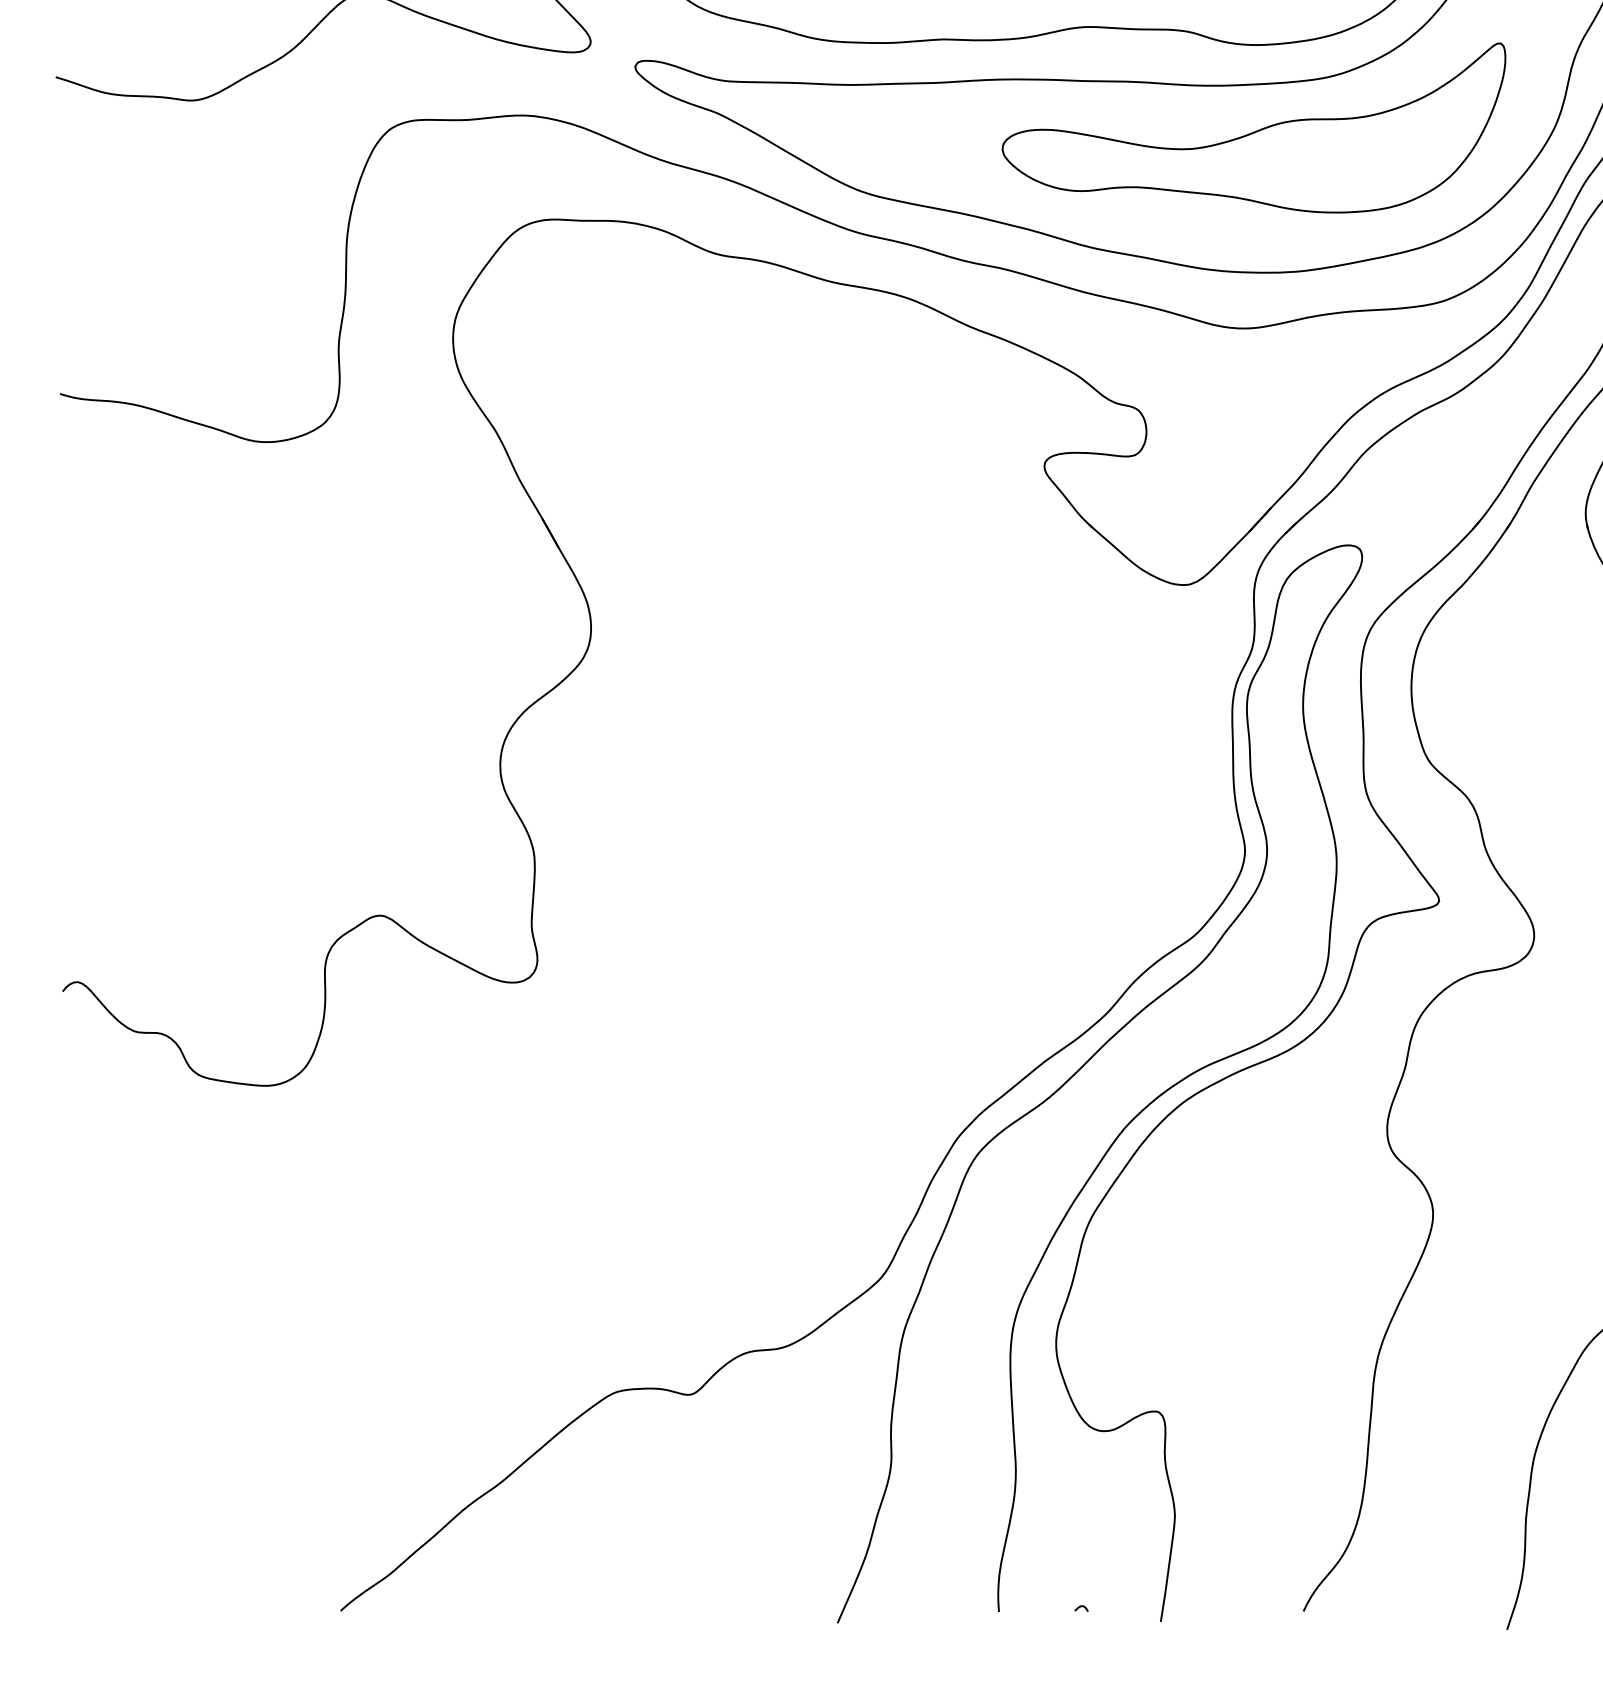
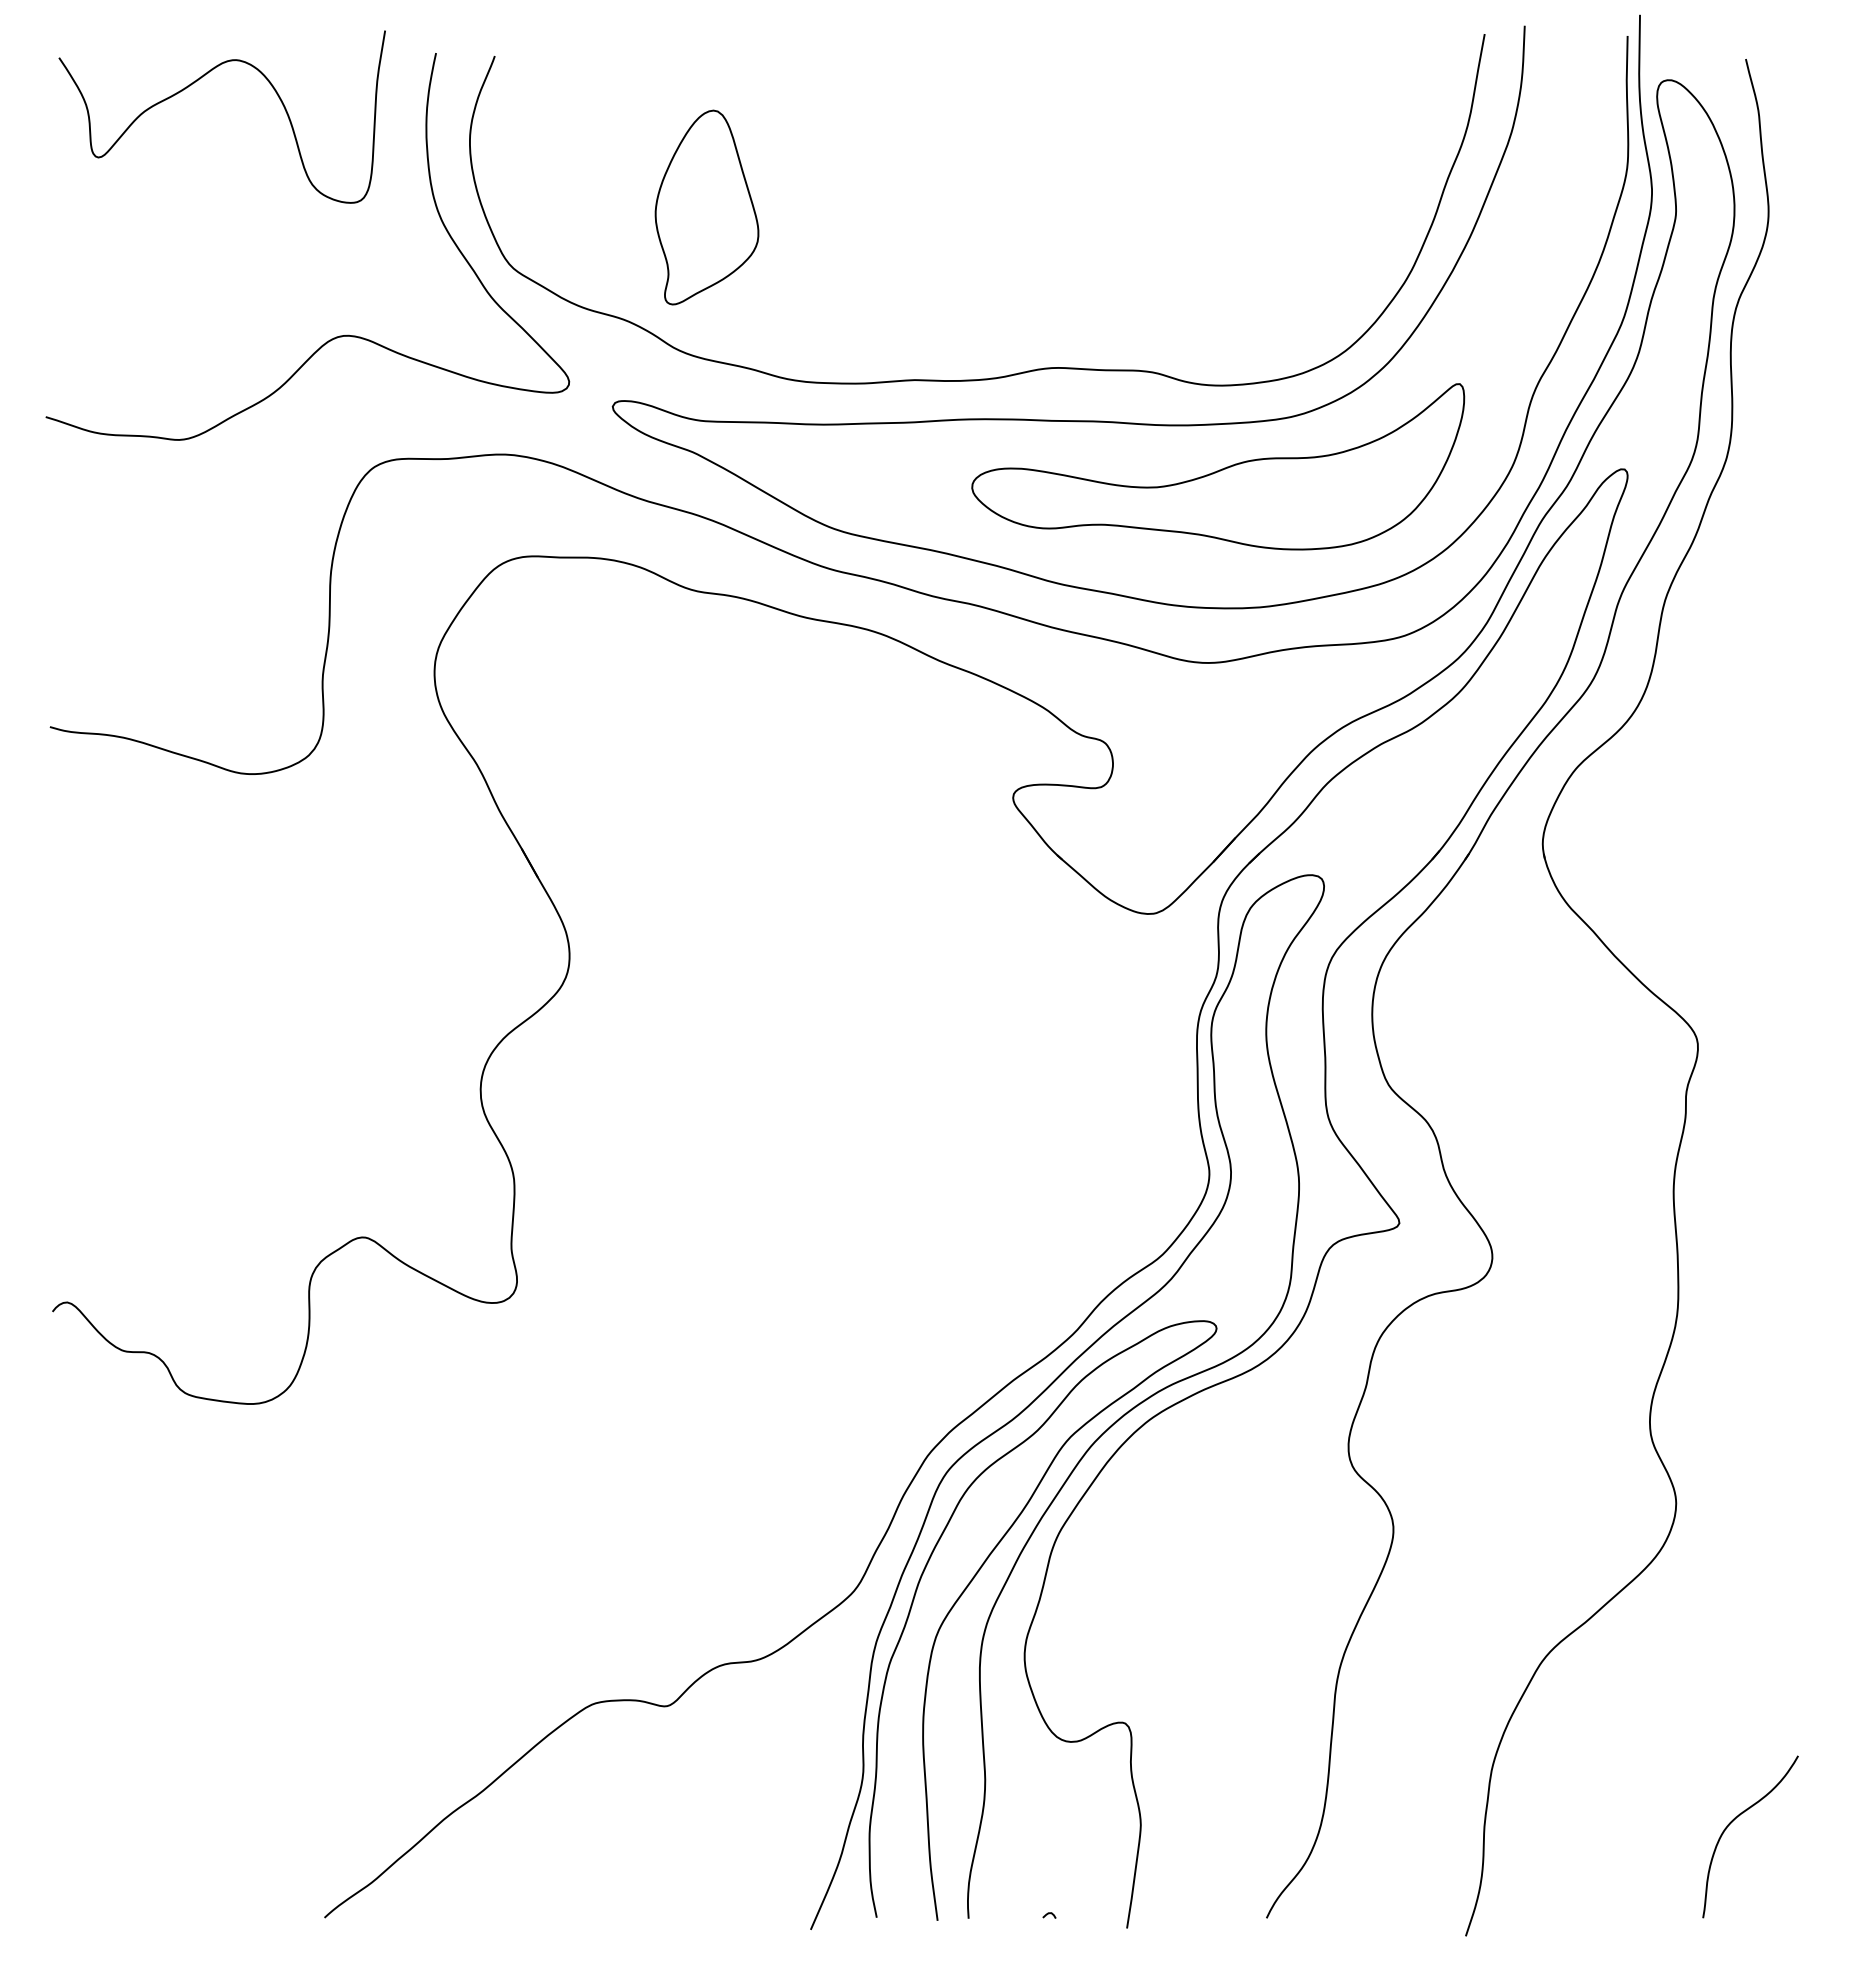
curve: (1007, 1260) -> (977, 1574), added

